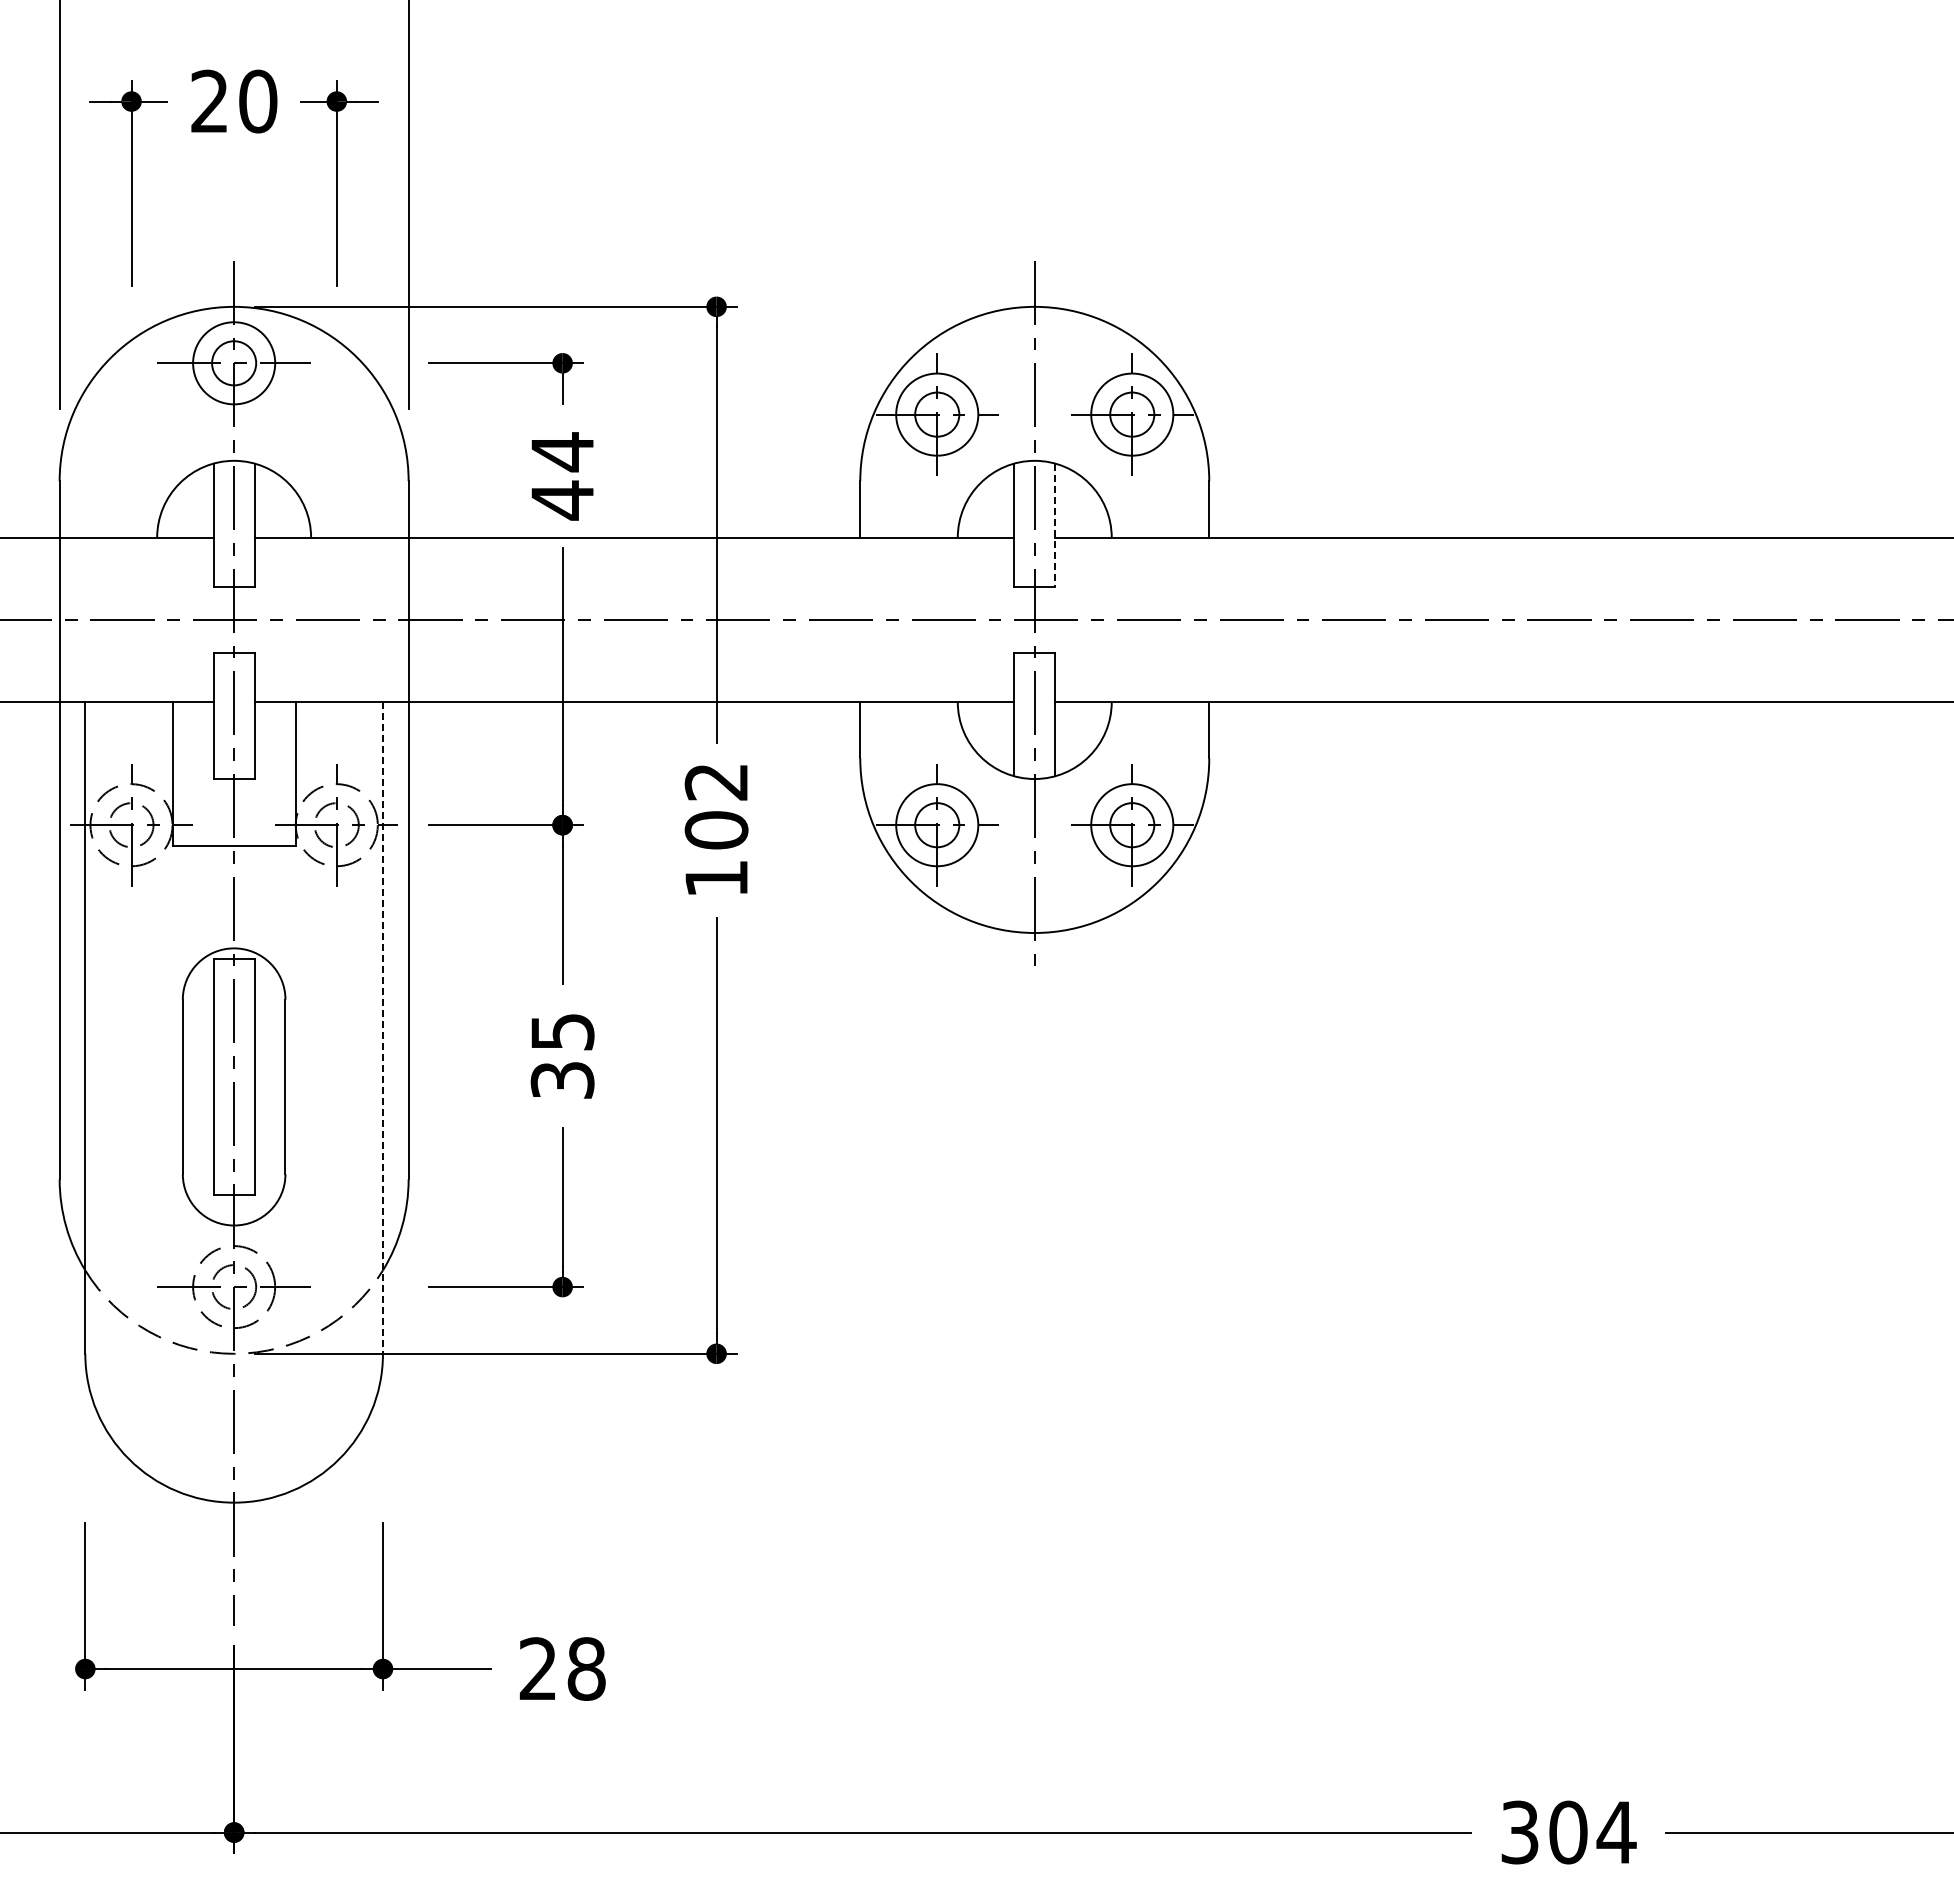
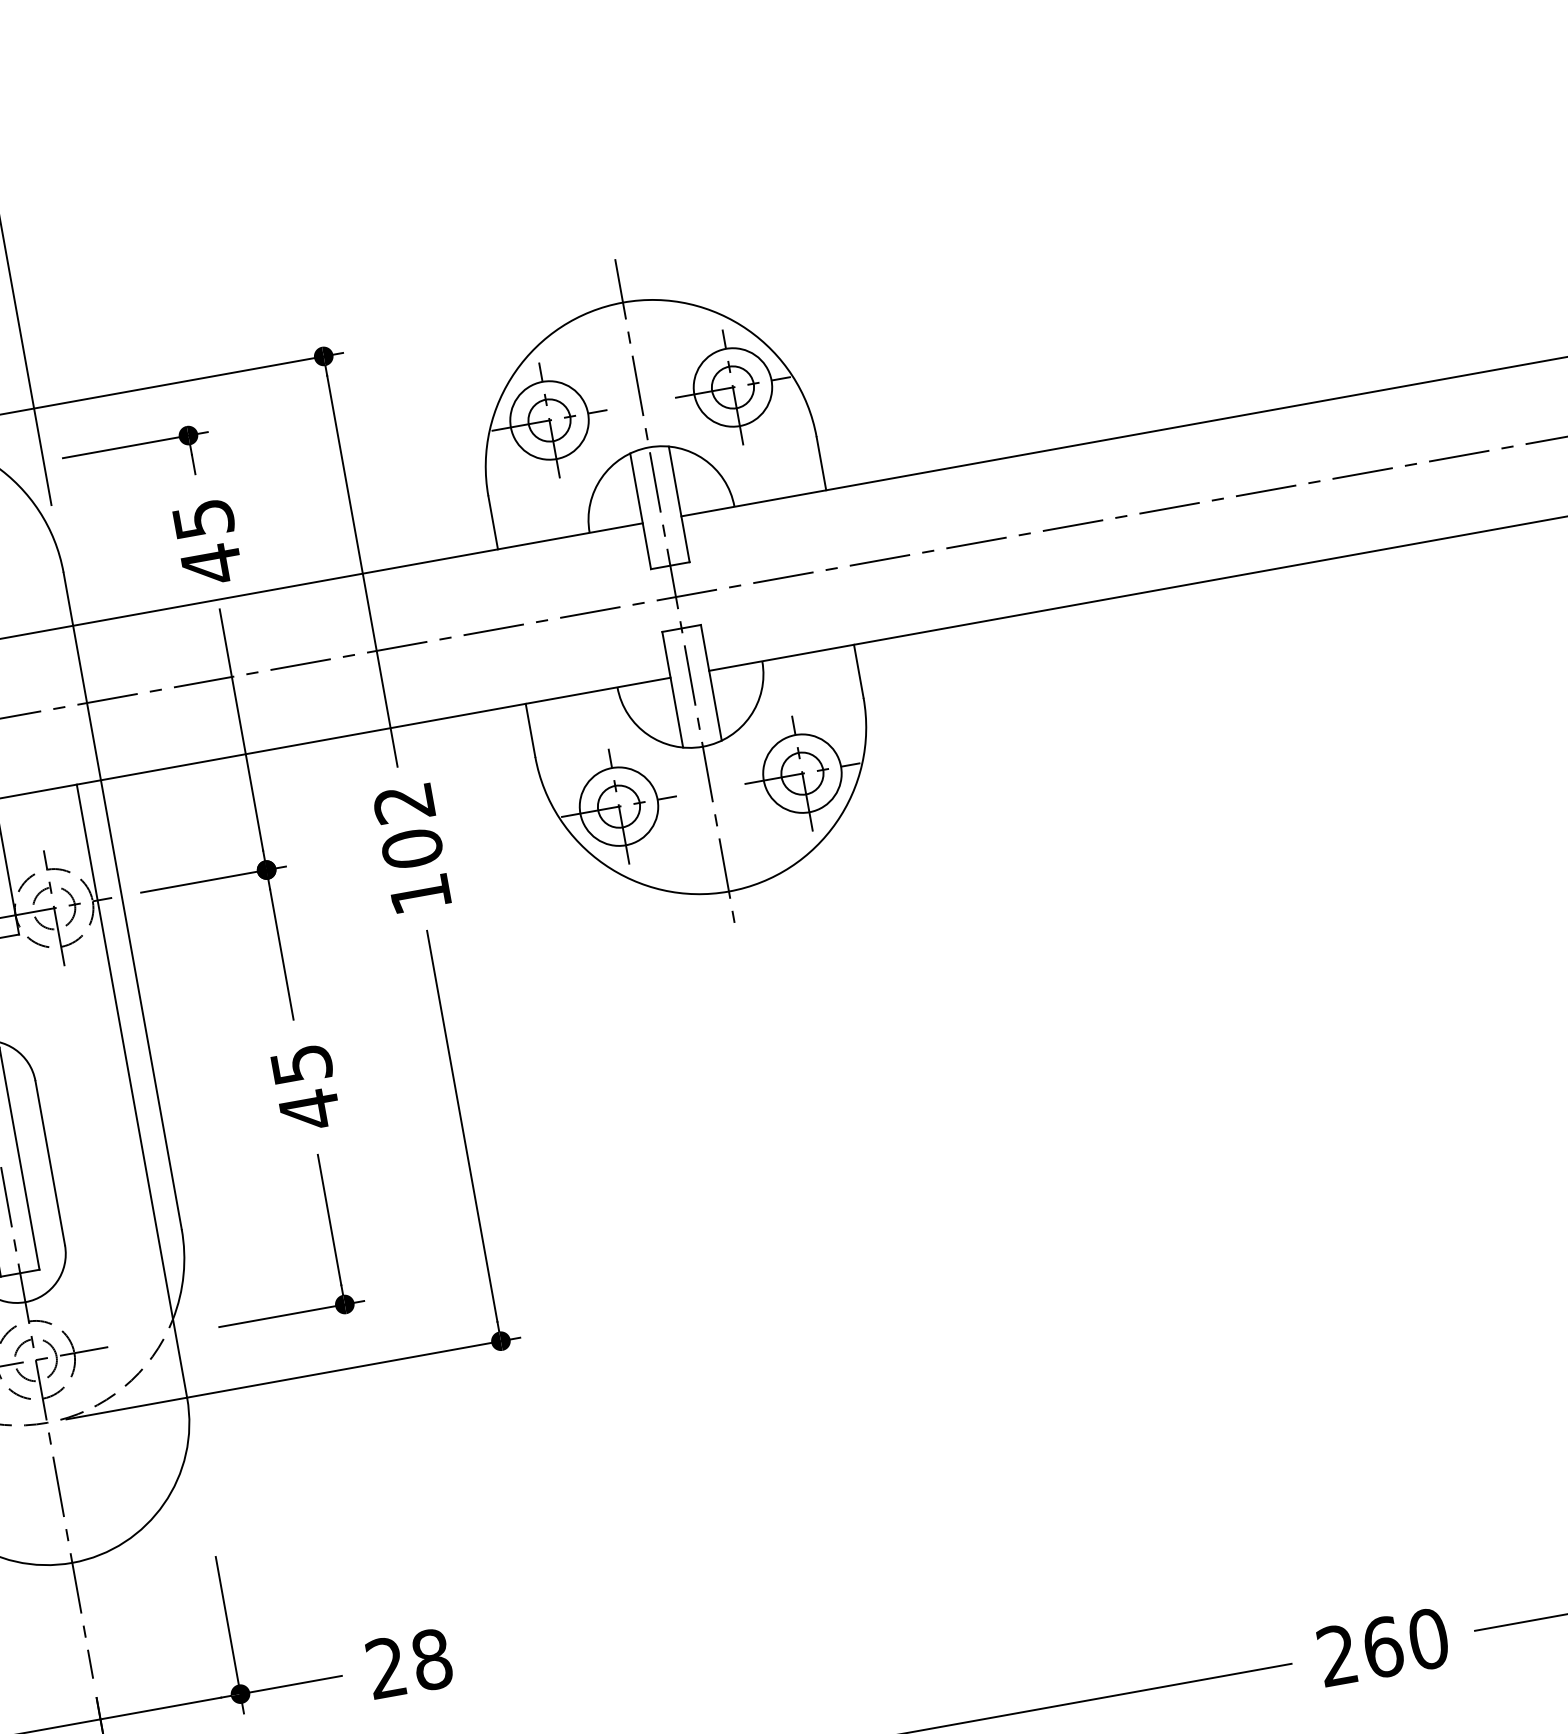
text: (562, 452) -> (203, 519), 44 -> 45
line: (1055, 525) -> (679, 504), dashed -> solid
line: (382, 1027) -> (131, 1090), dashed -> solid
text: (562, 1080) -> (309, 1110), 35 -> 45
text: (1568, 1832) -> (1383, 1647), 304 -> 260

